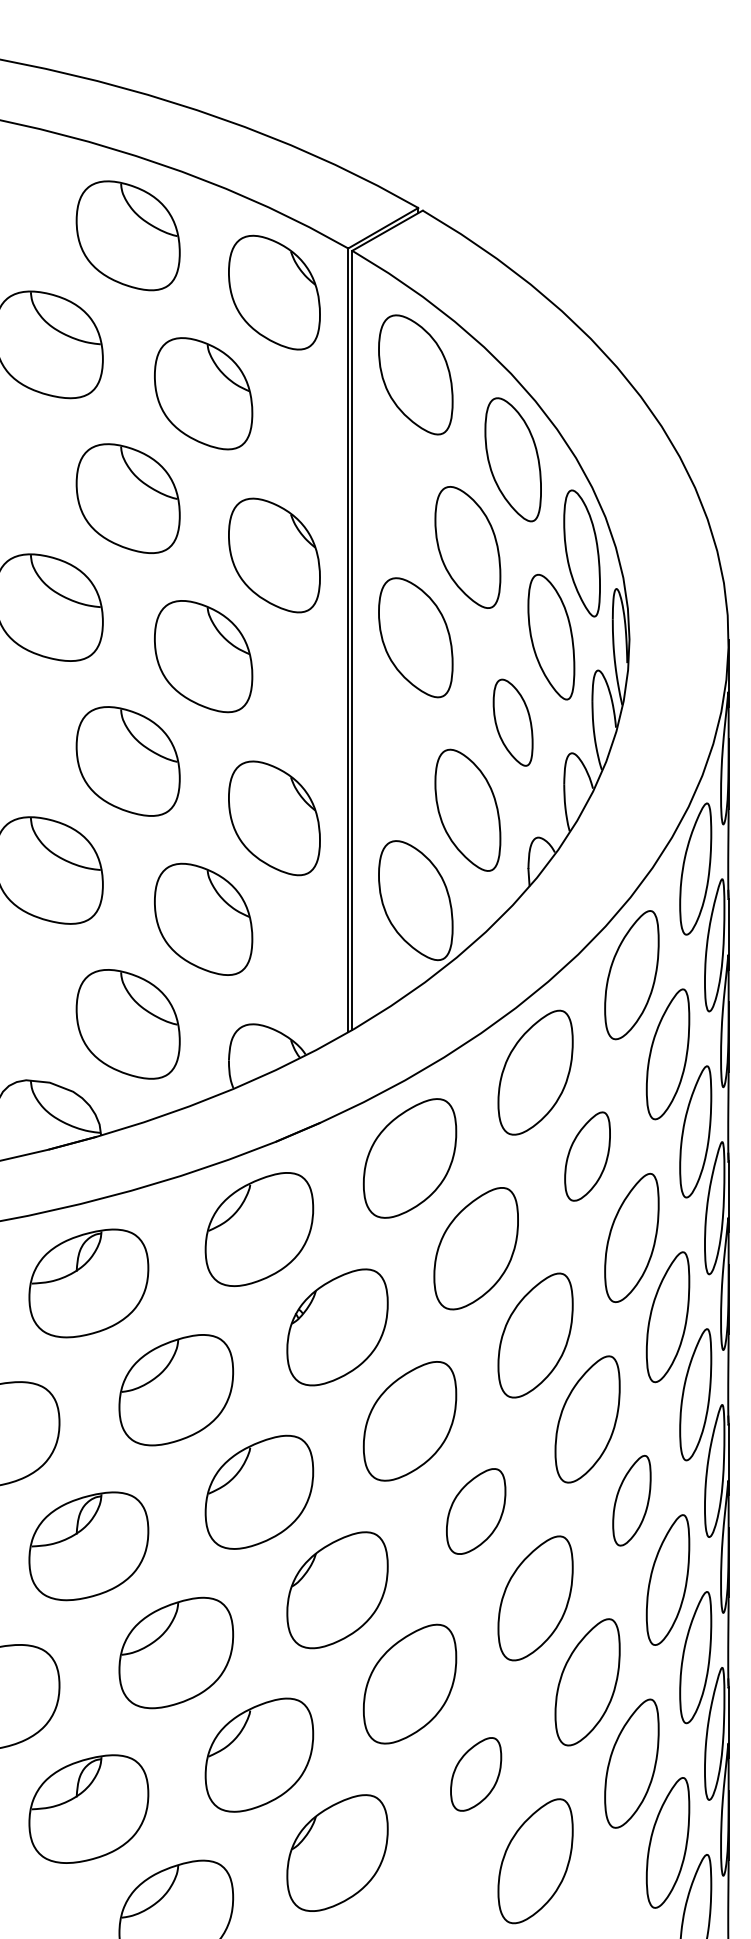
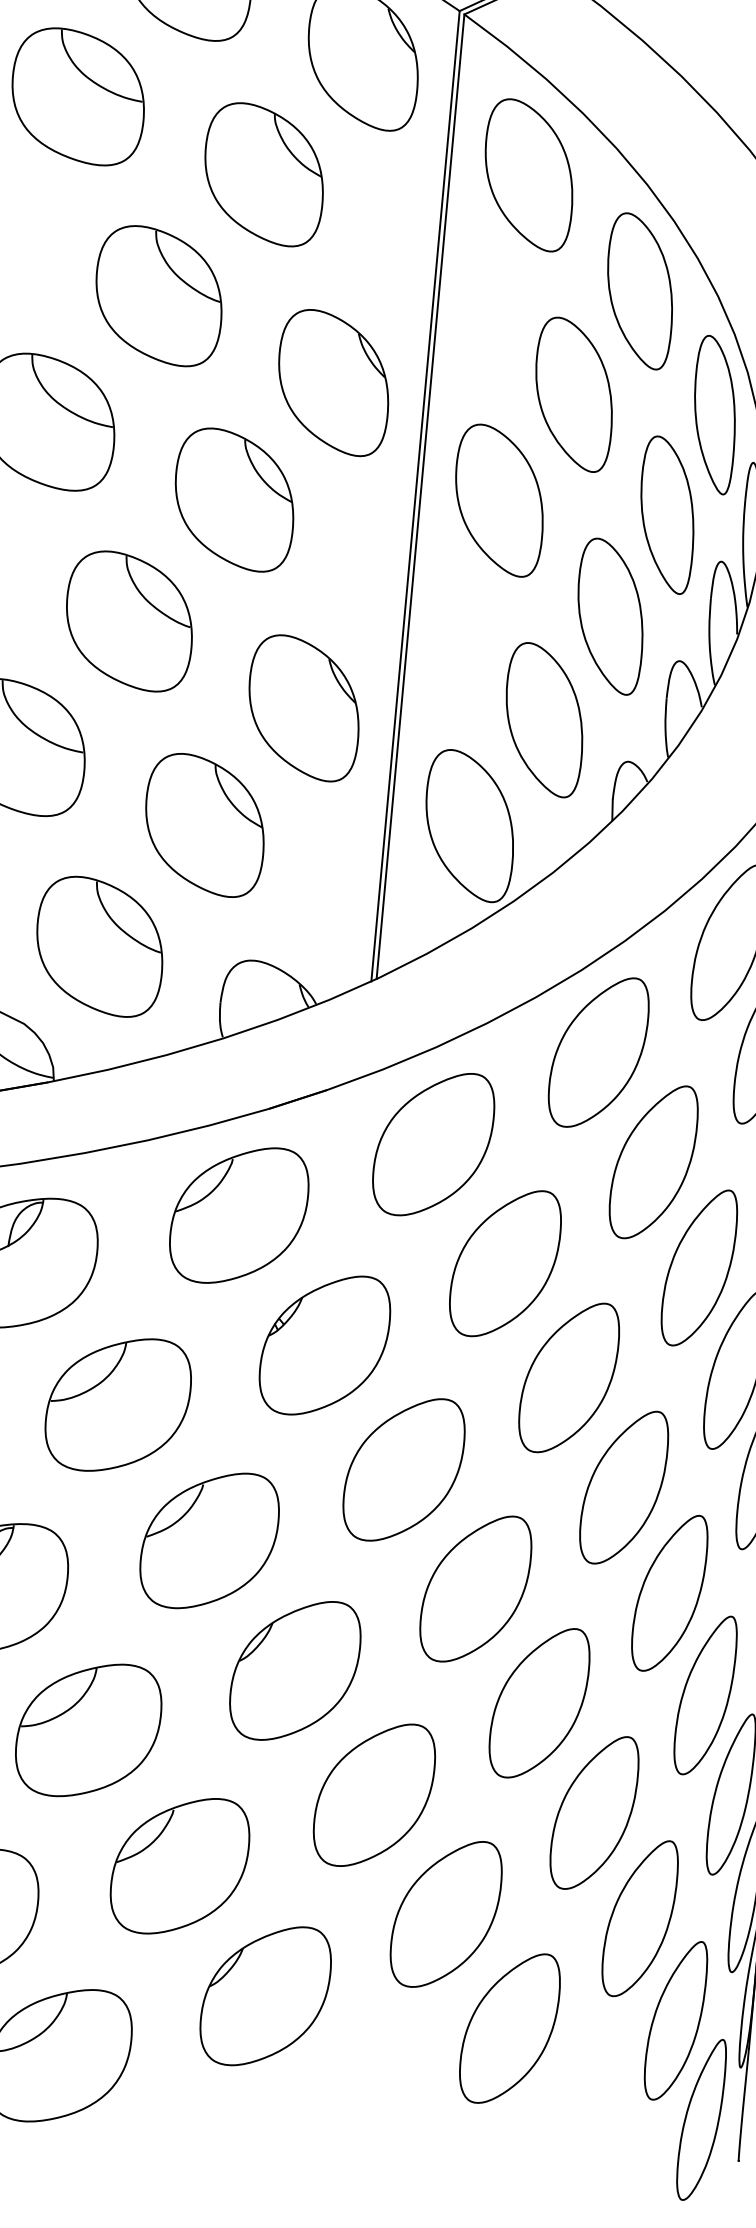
part: (512, 722) -> (609, 616), size x1.43
part: (587, 1156) -> (653, 1162), size x1.43
part: (631, 1500) -> (669, 1592), size x1.43
part: (475, 1511) -> (474, 1588), size x1.43
part: (475, 1774) -> (445, 1914), size x1.67

